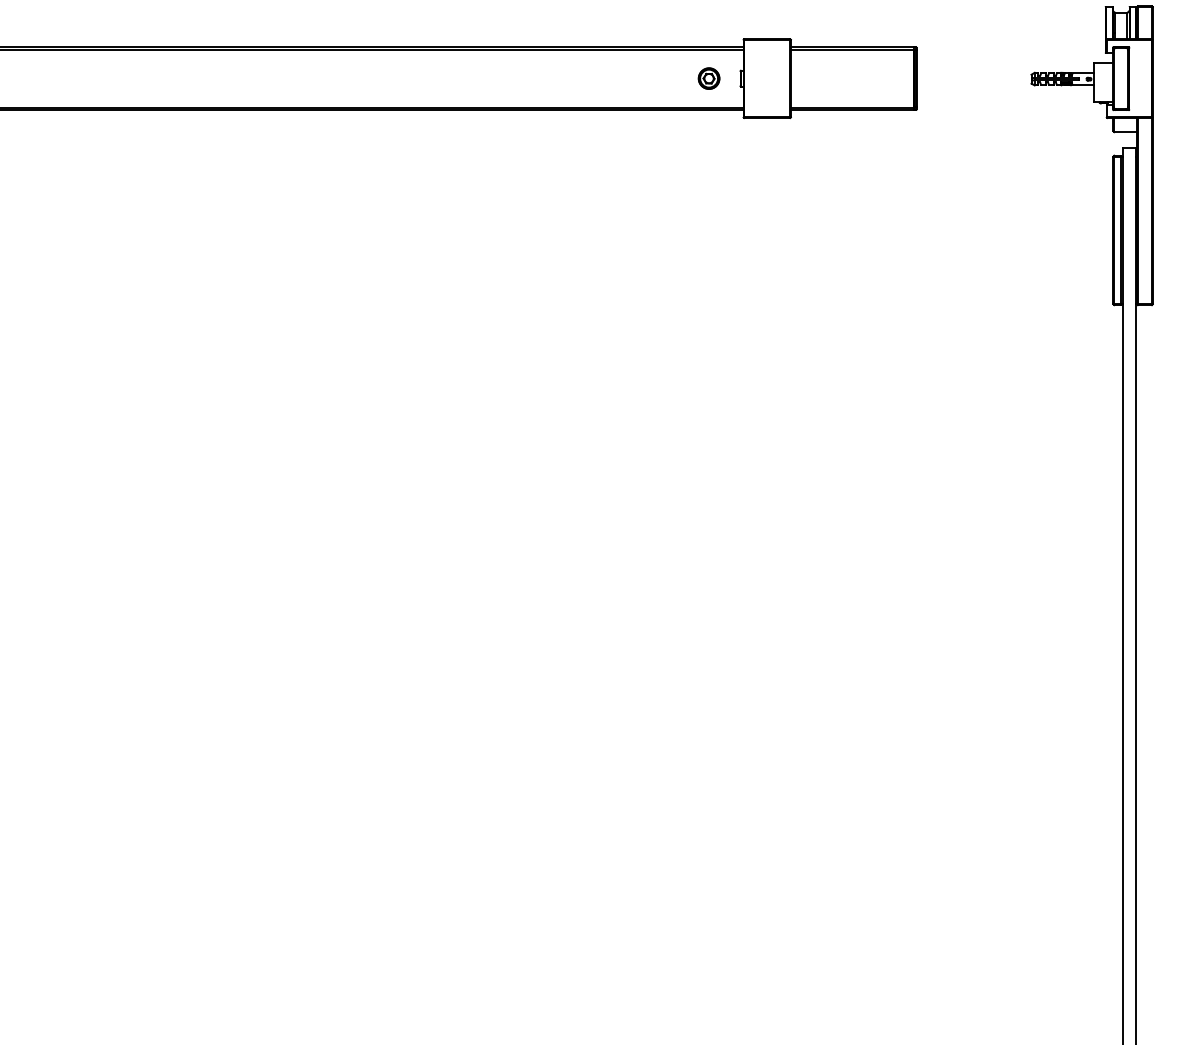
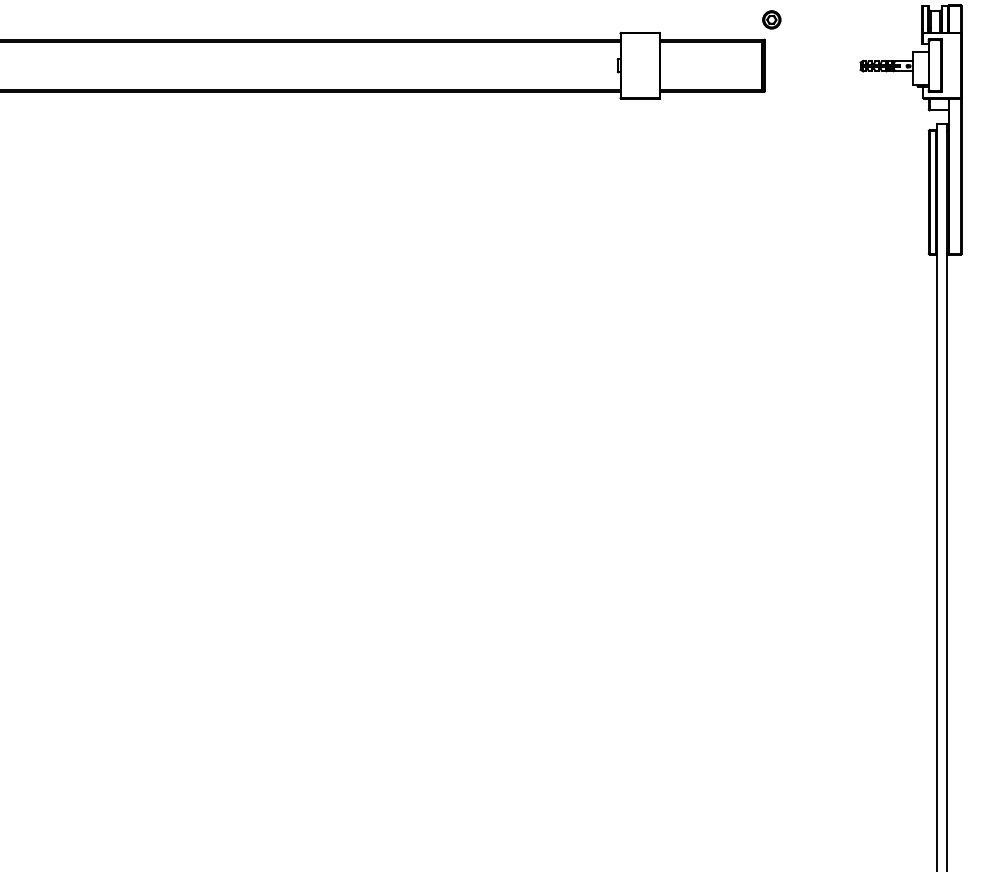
part: (708, 78) -> (771, 19), moved

